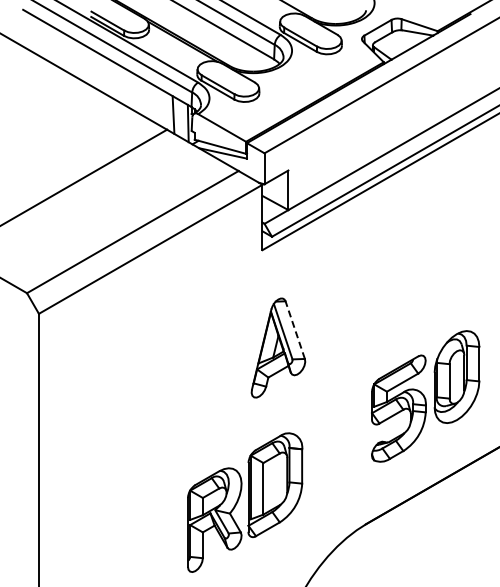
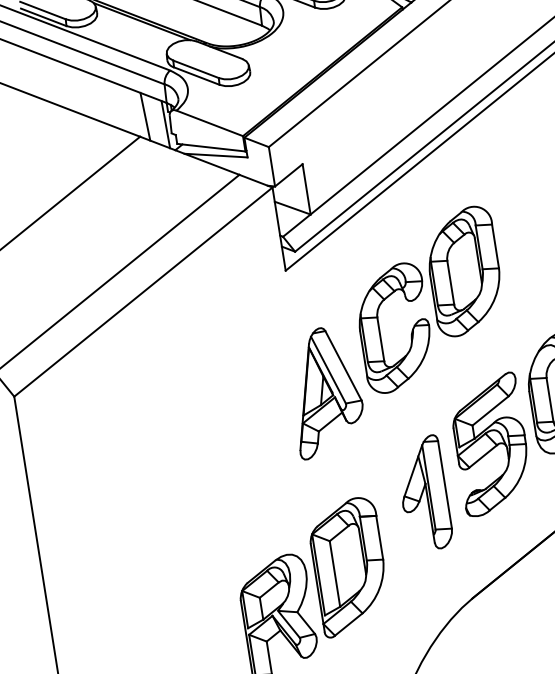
part: (369, 290) -> (429, 300), added
line: (295, 329) -> (343, 364), dashed -> solid
part: (341, 437) -> (423, 492), added

